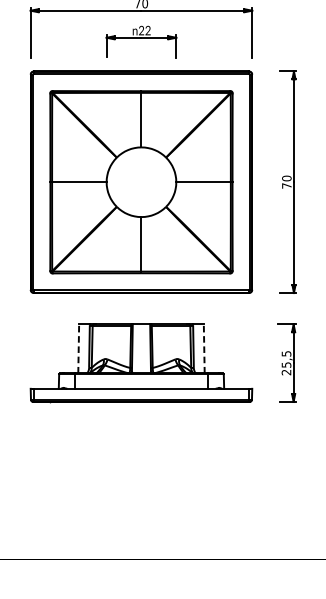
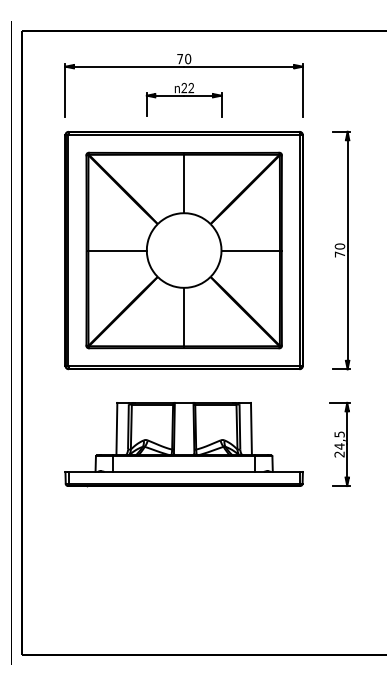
line: (78, 348) -> (116, 428), dashed -> solid
line: (204, 348) -> (251, 428), dashed -> solid
text: (286, 365) -> (339, 446), 25,5 -> 24,5

